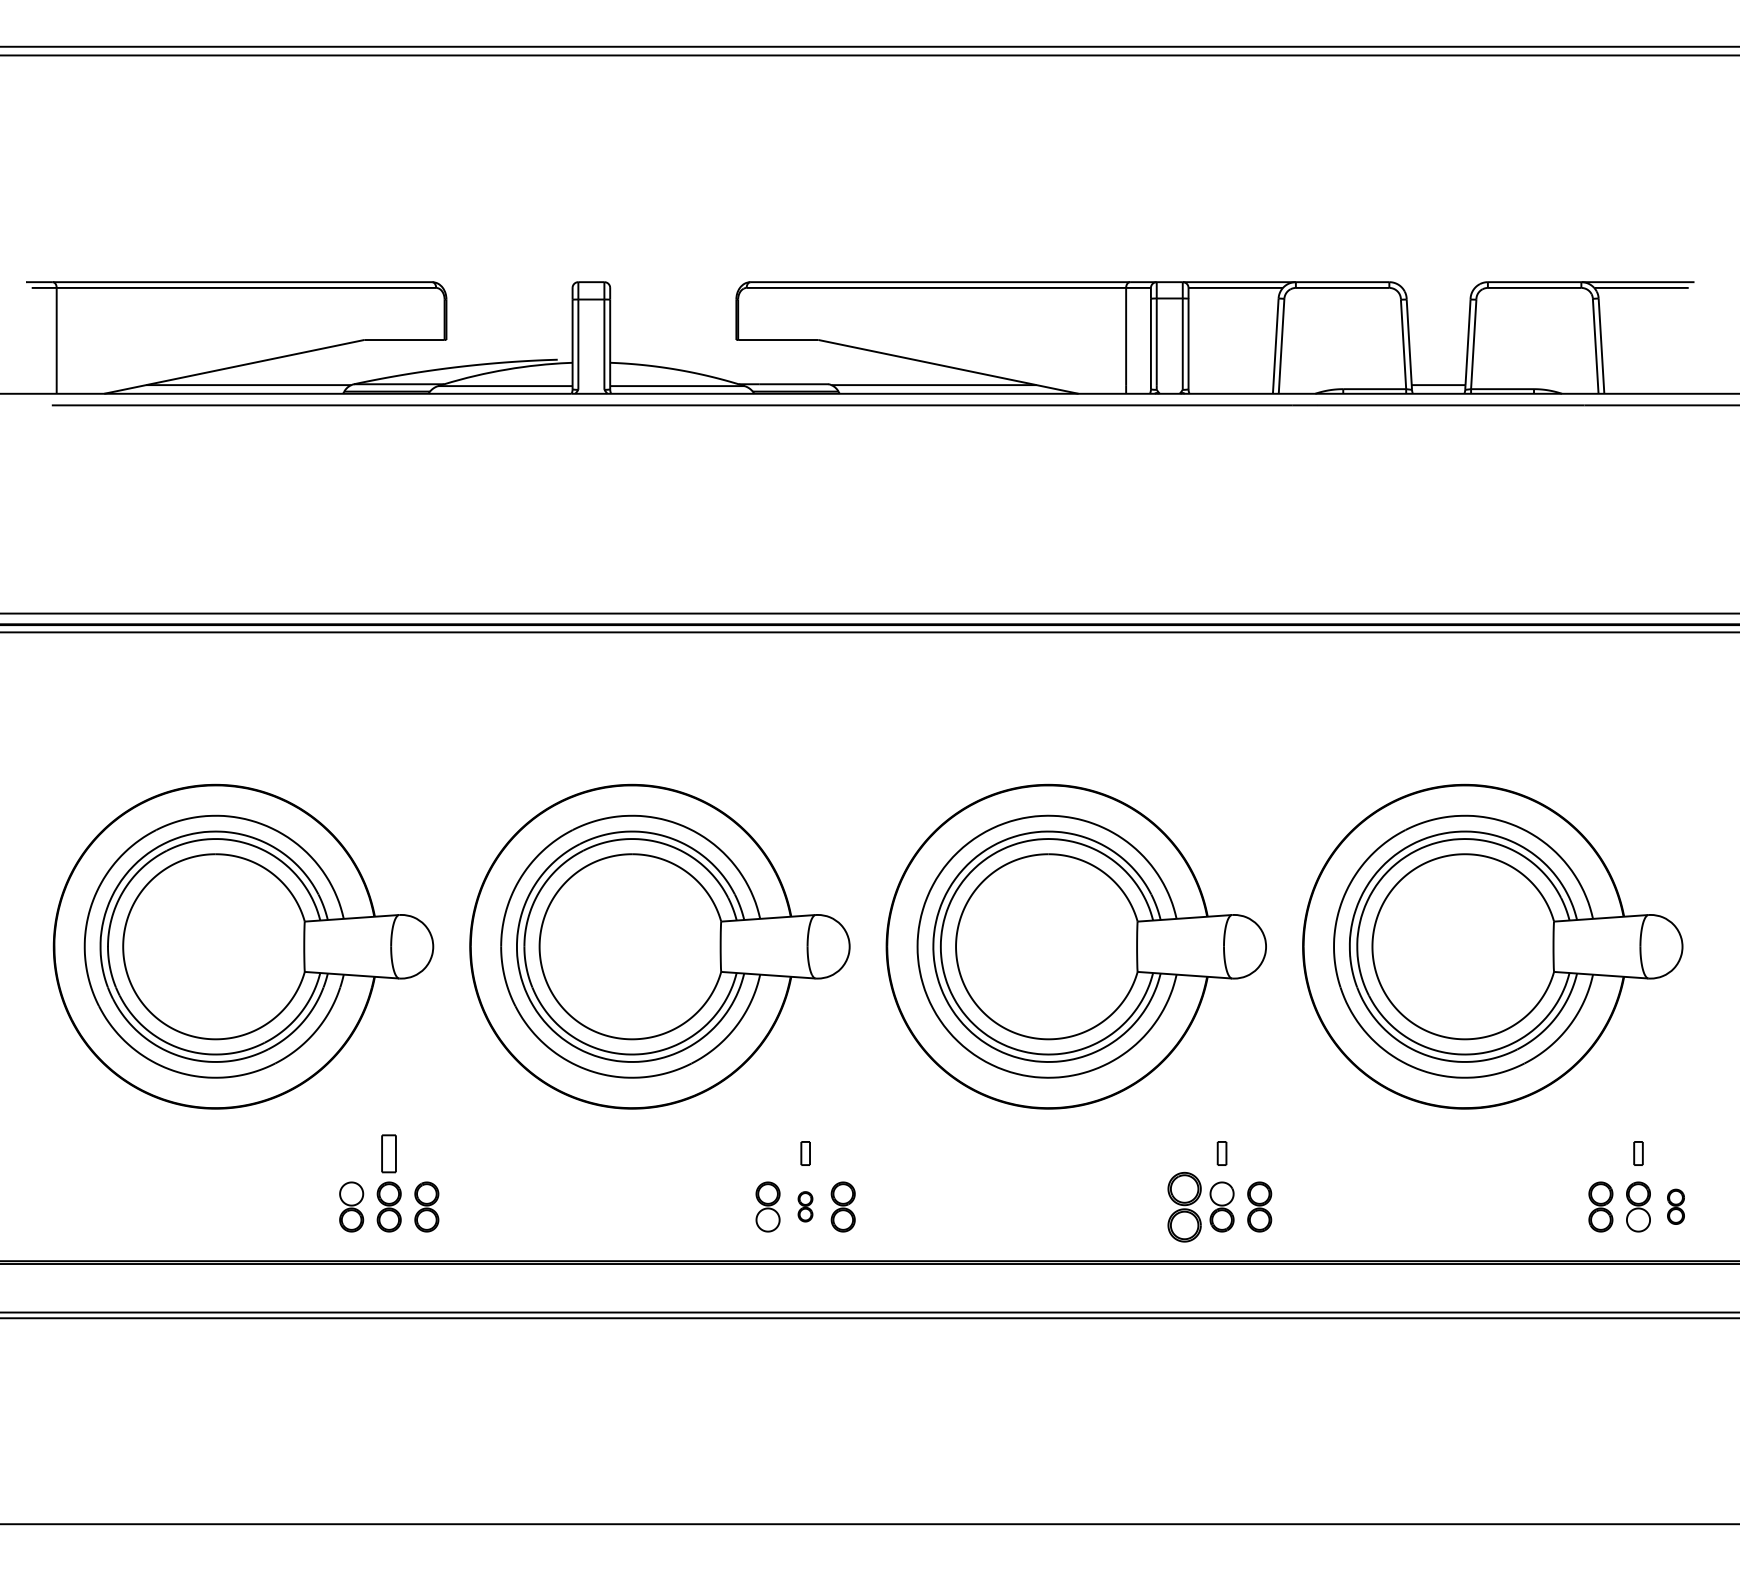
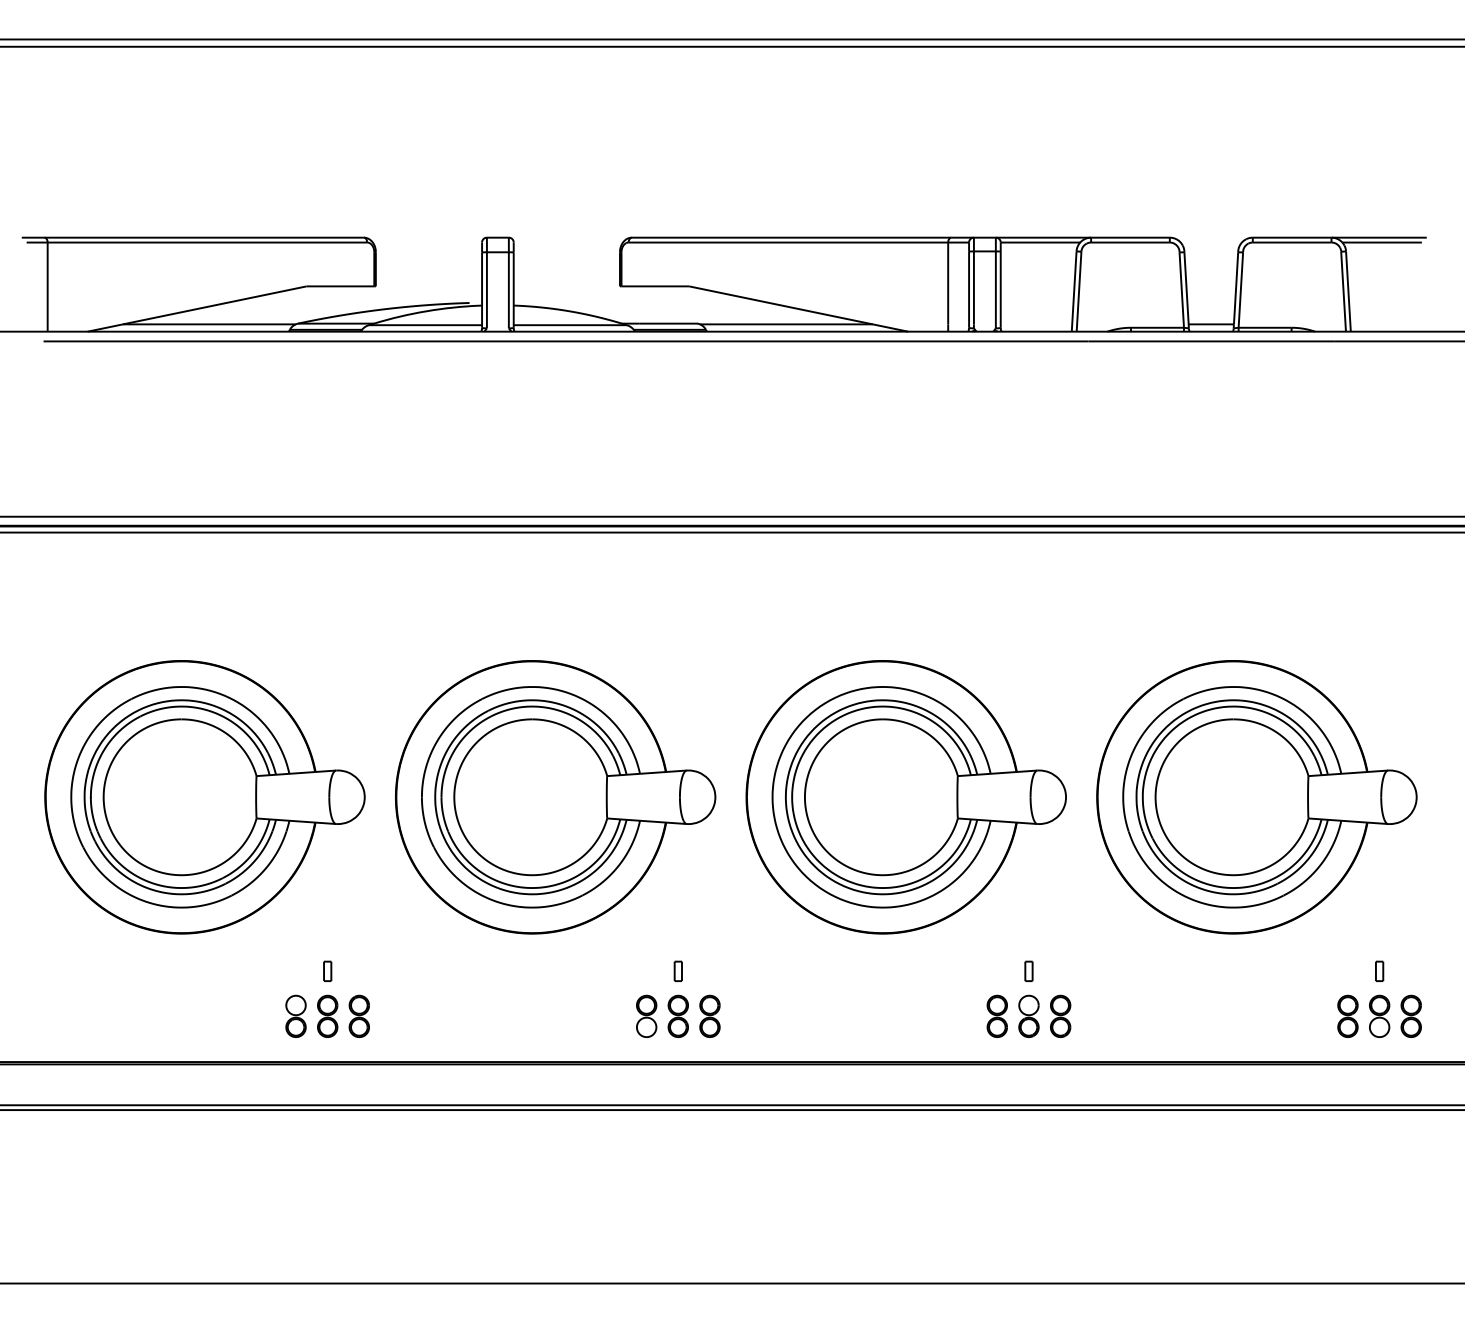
part: (389, 1152) -> (327, 970), size x0.62
part: (804, 1205) -> (677, 1015), size x1.67
part: (1183, 1205) -> (996, 1015), size x0.71
part: (1675, 1205) -> (1410, 1015), size x1.43

